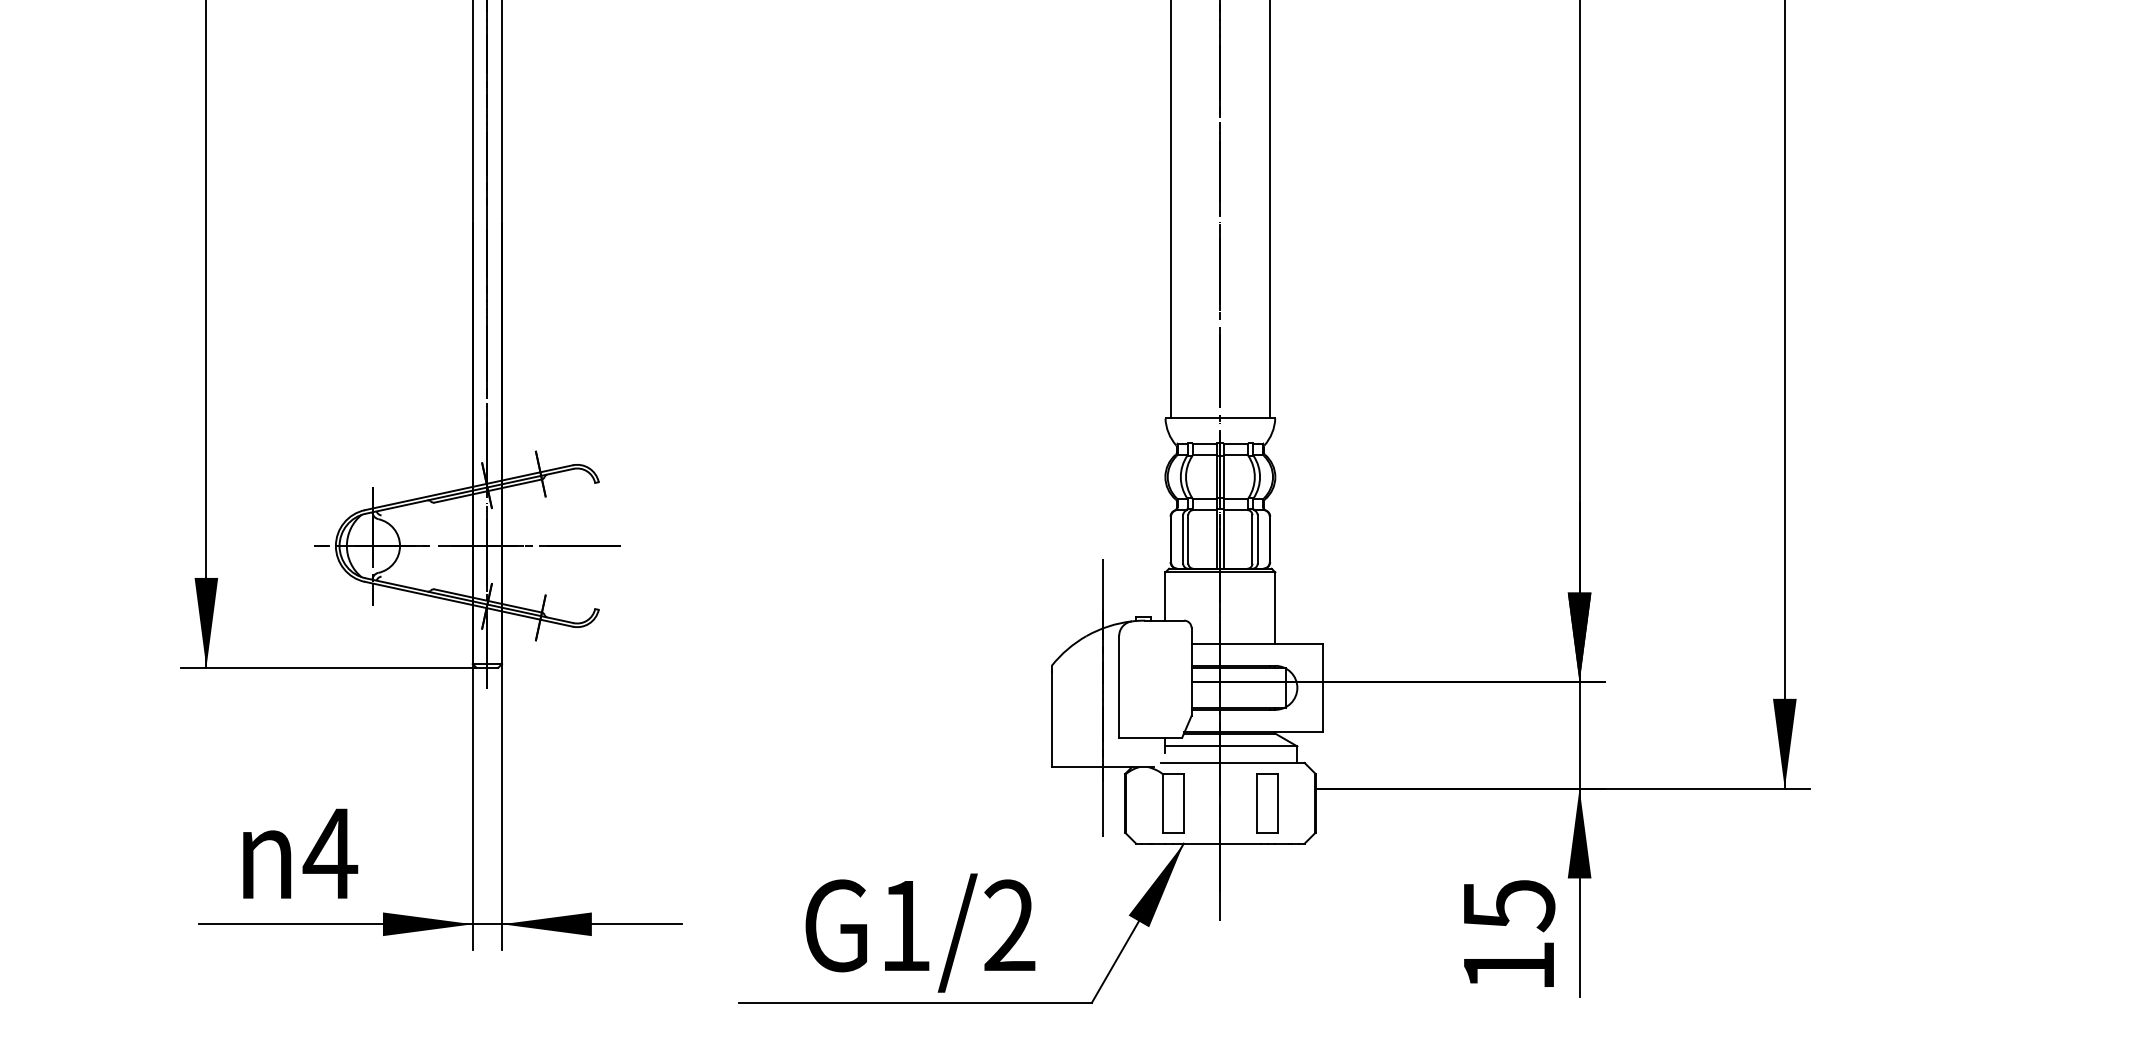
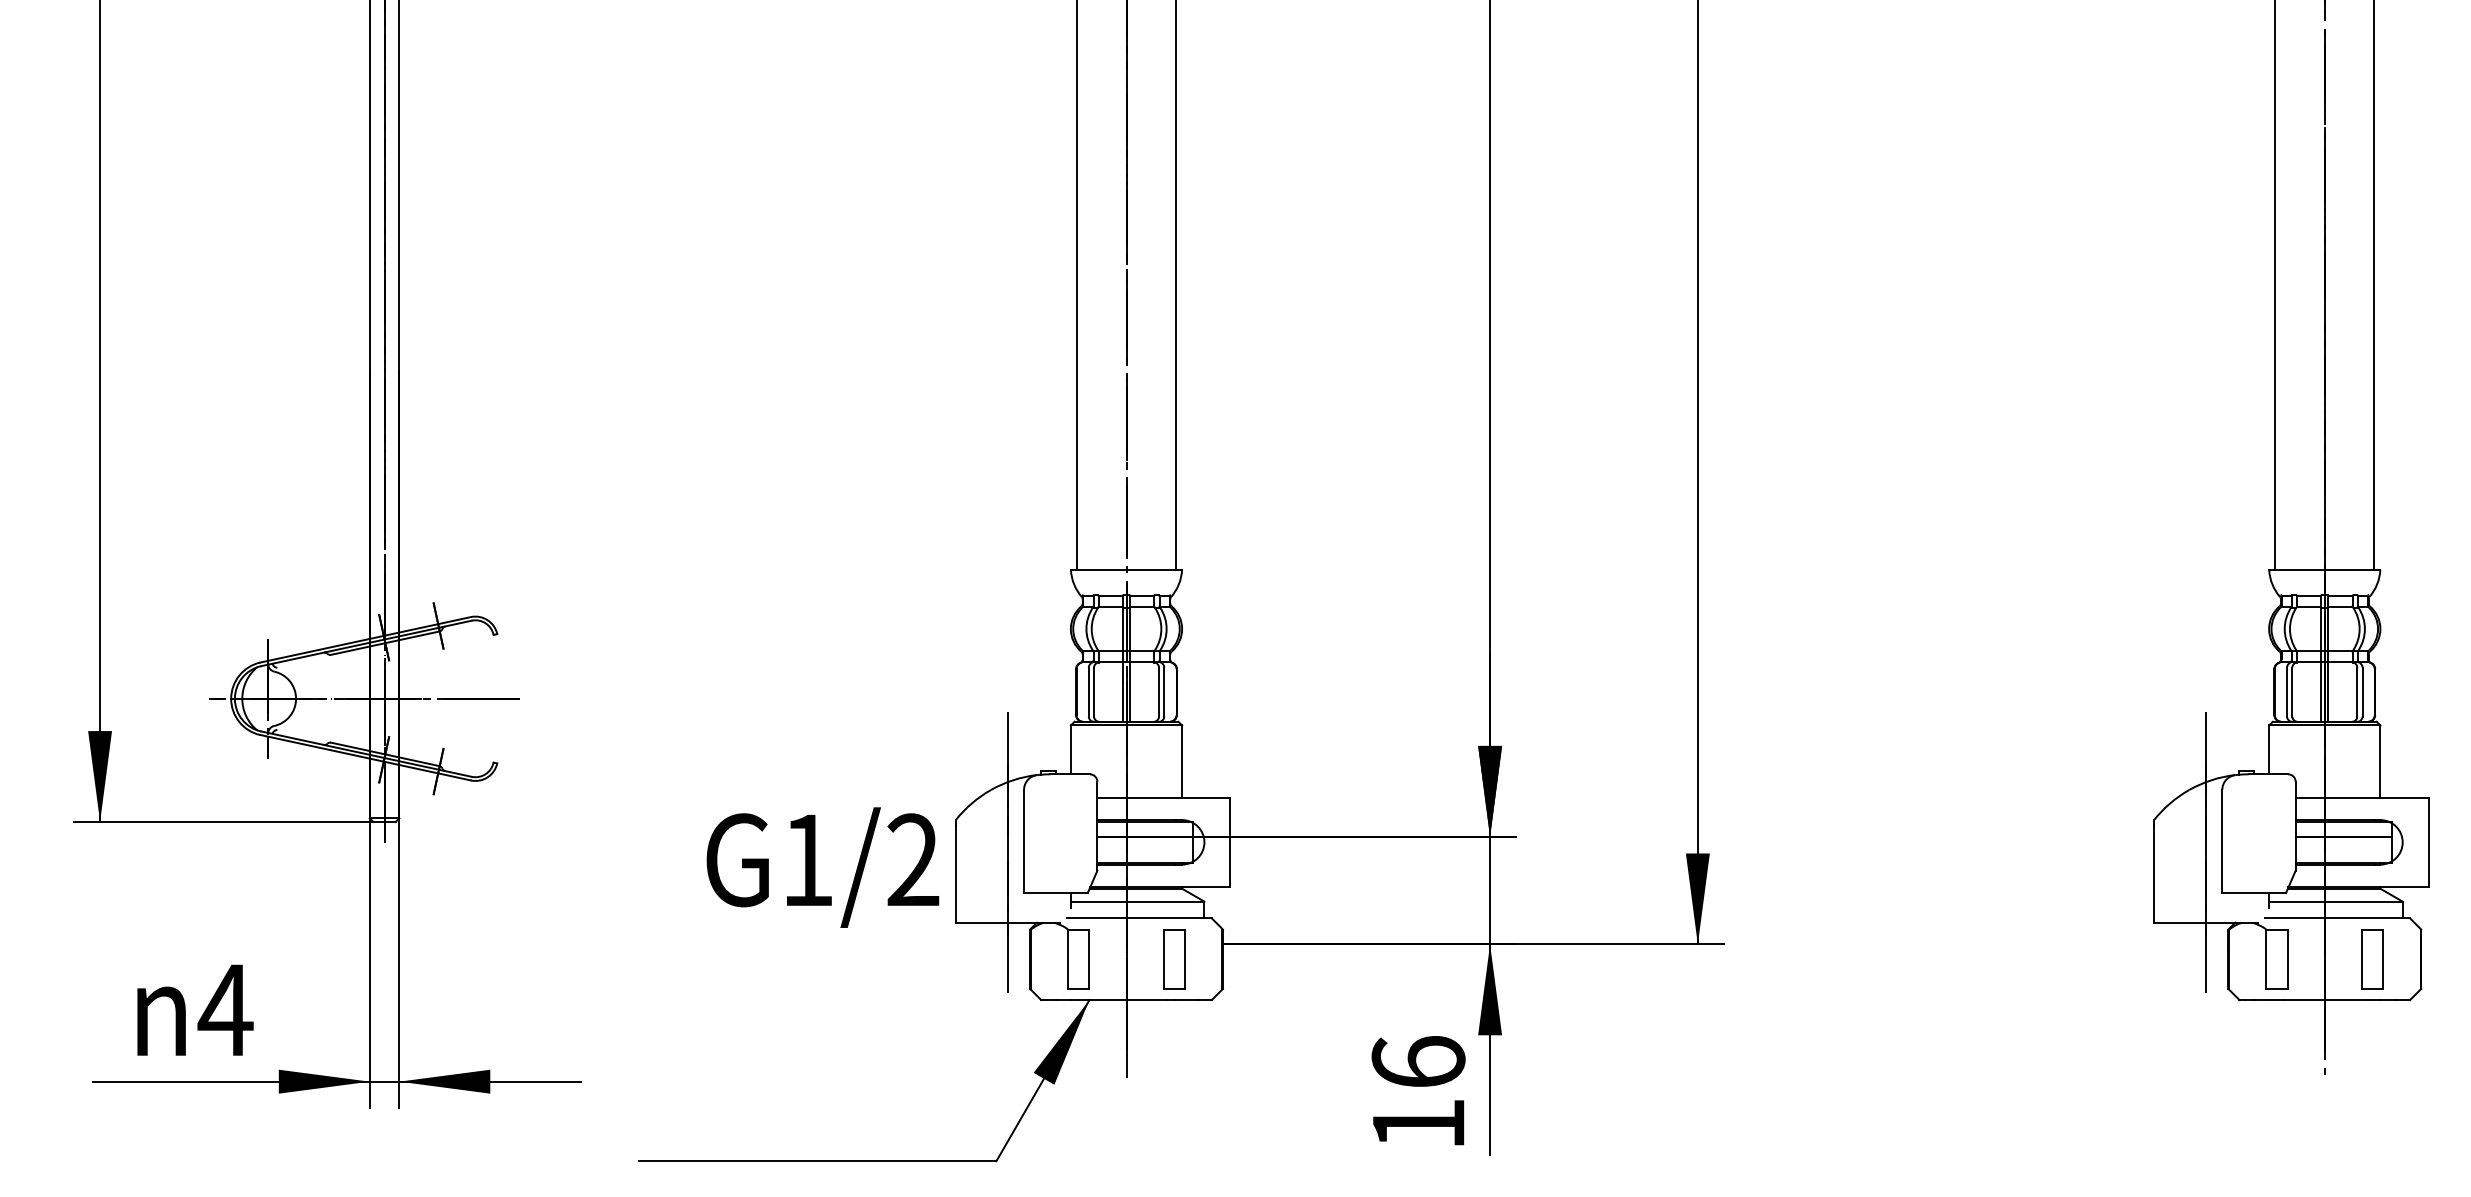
text: (1508, 905) -> (1418, 1062), 15 -> 16
text: (920, 932) -> (822, 867), moved

